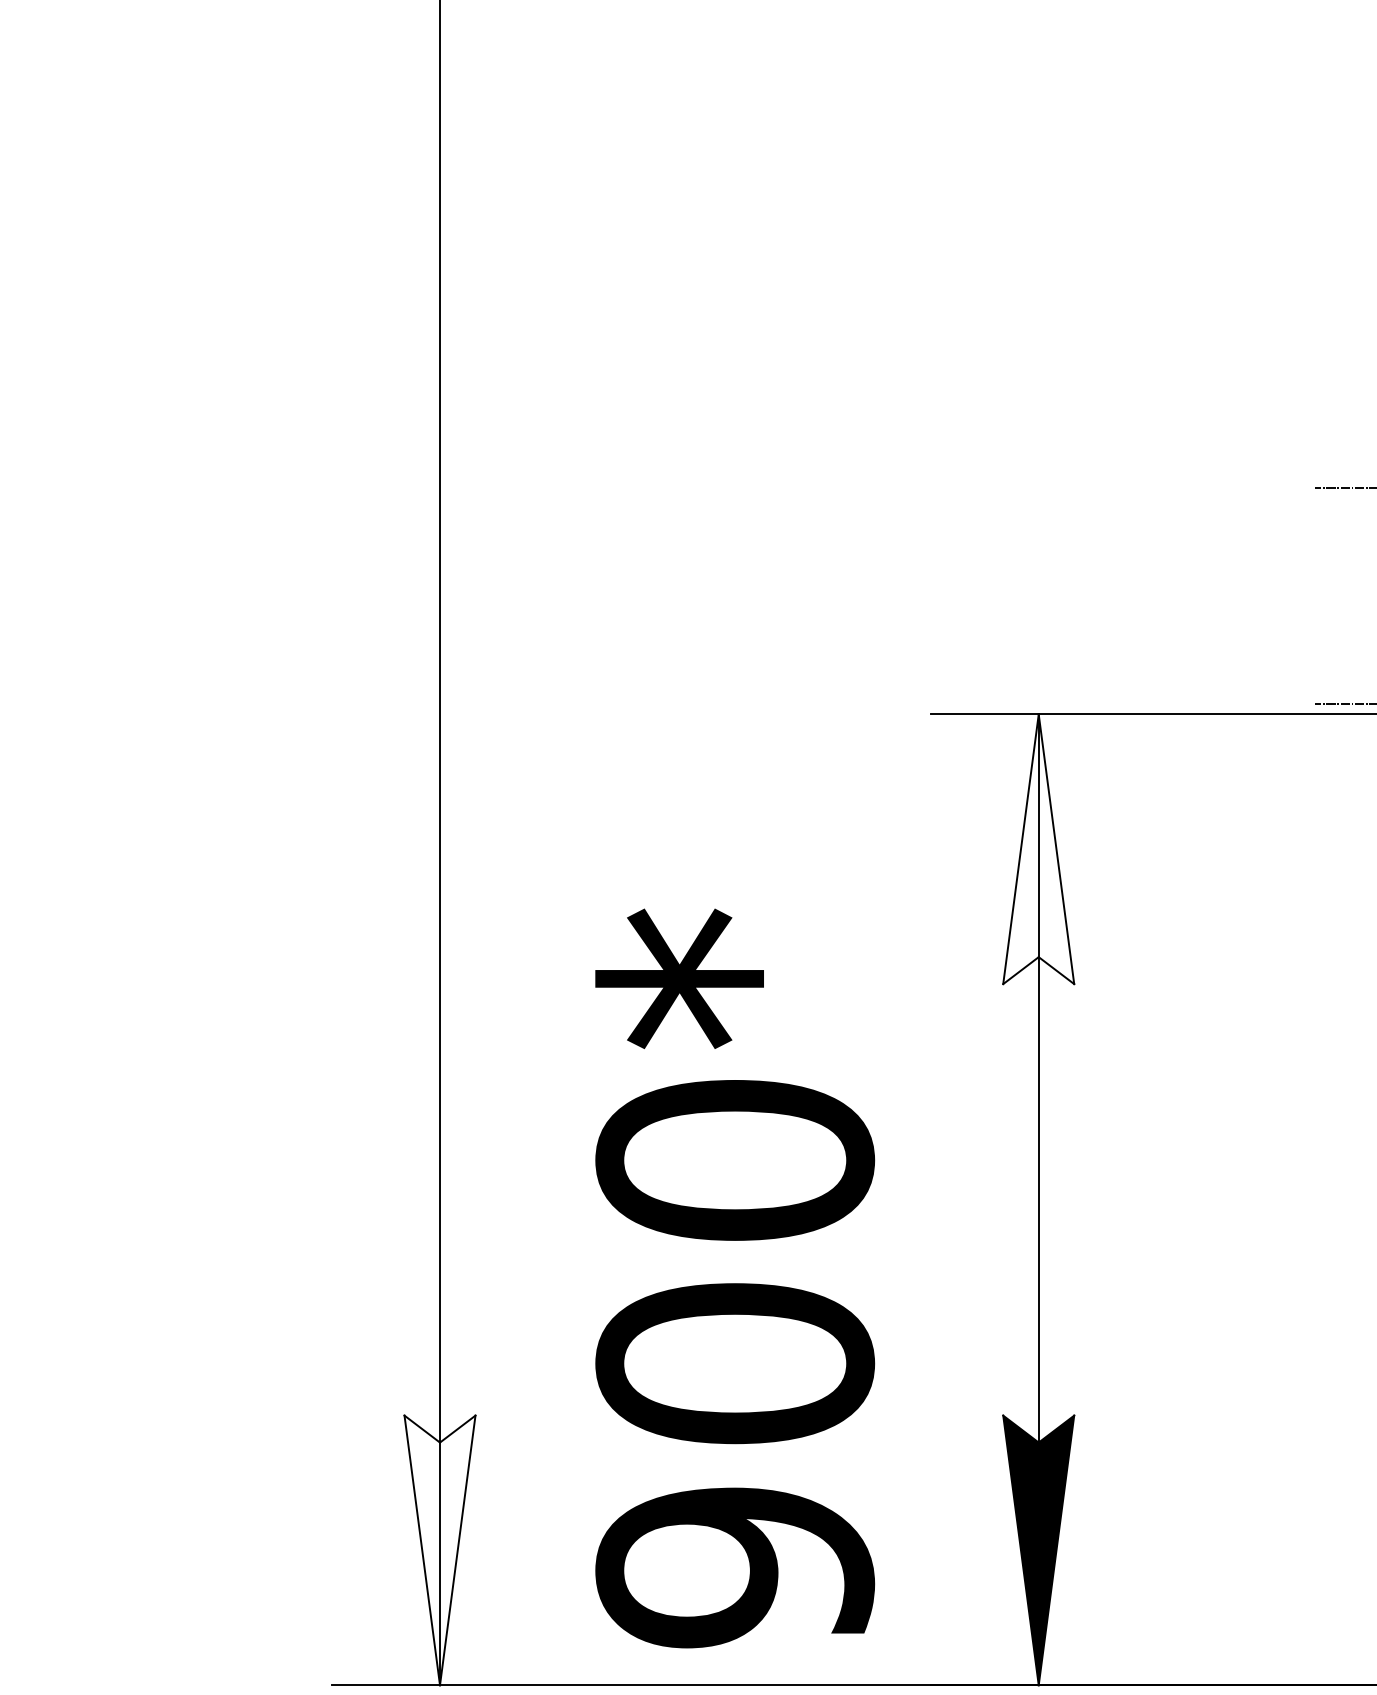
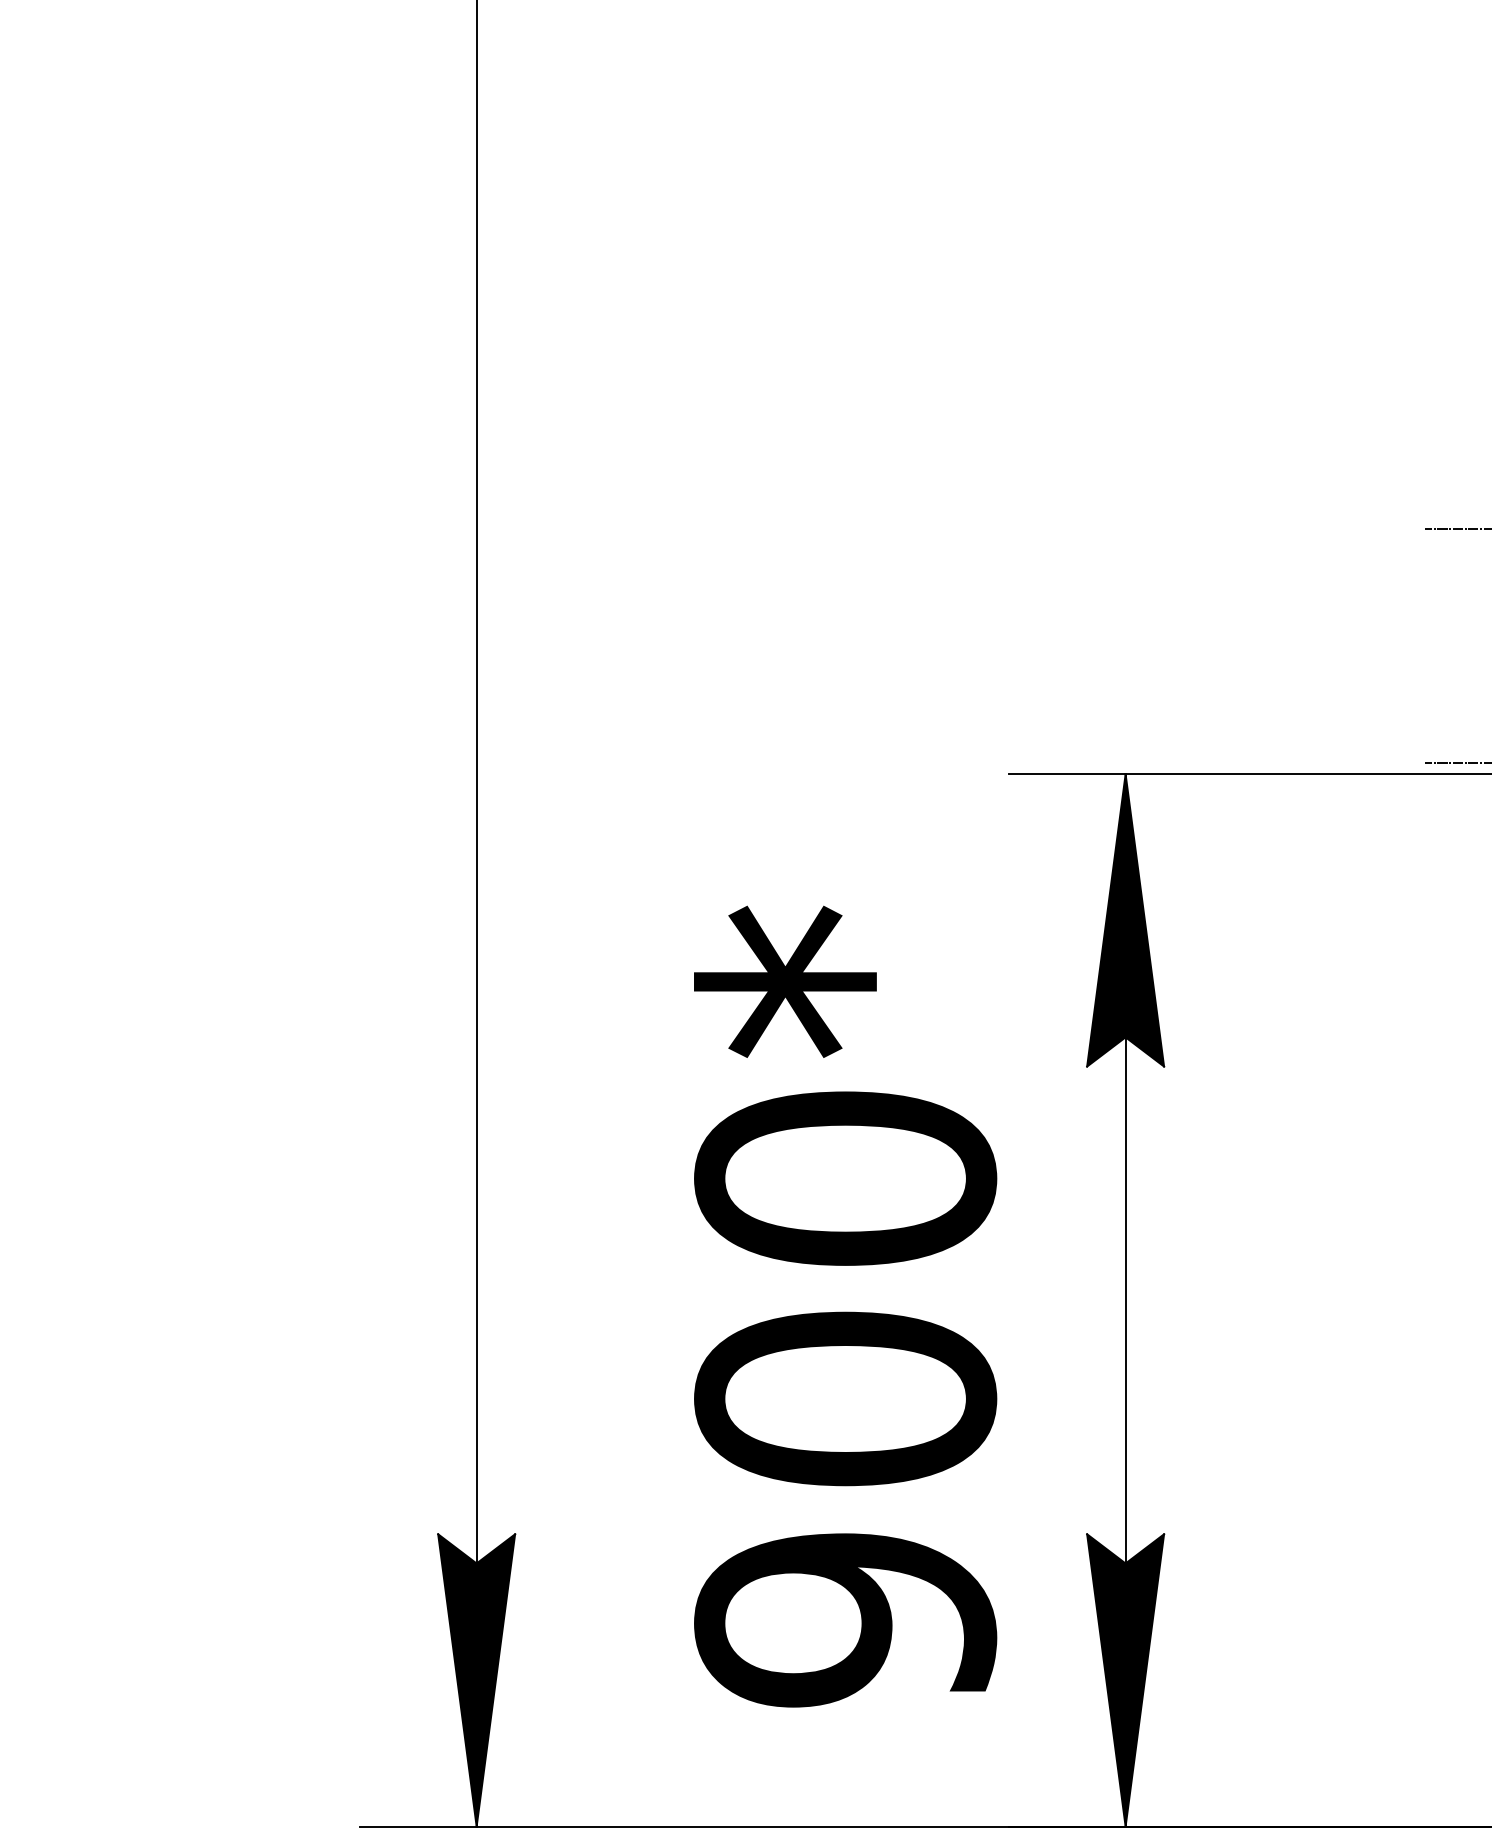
fill: (1038, 849) -> (1125, 920), added
text: (735, 1278) -> (845, 1306), moved
fill: (439, 1550) -> (476, 1680), added

